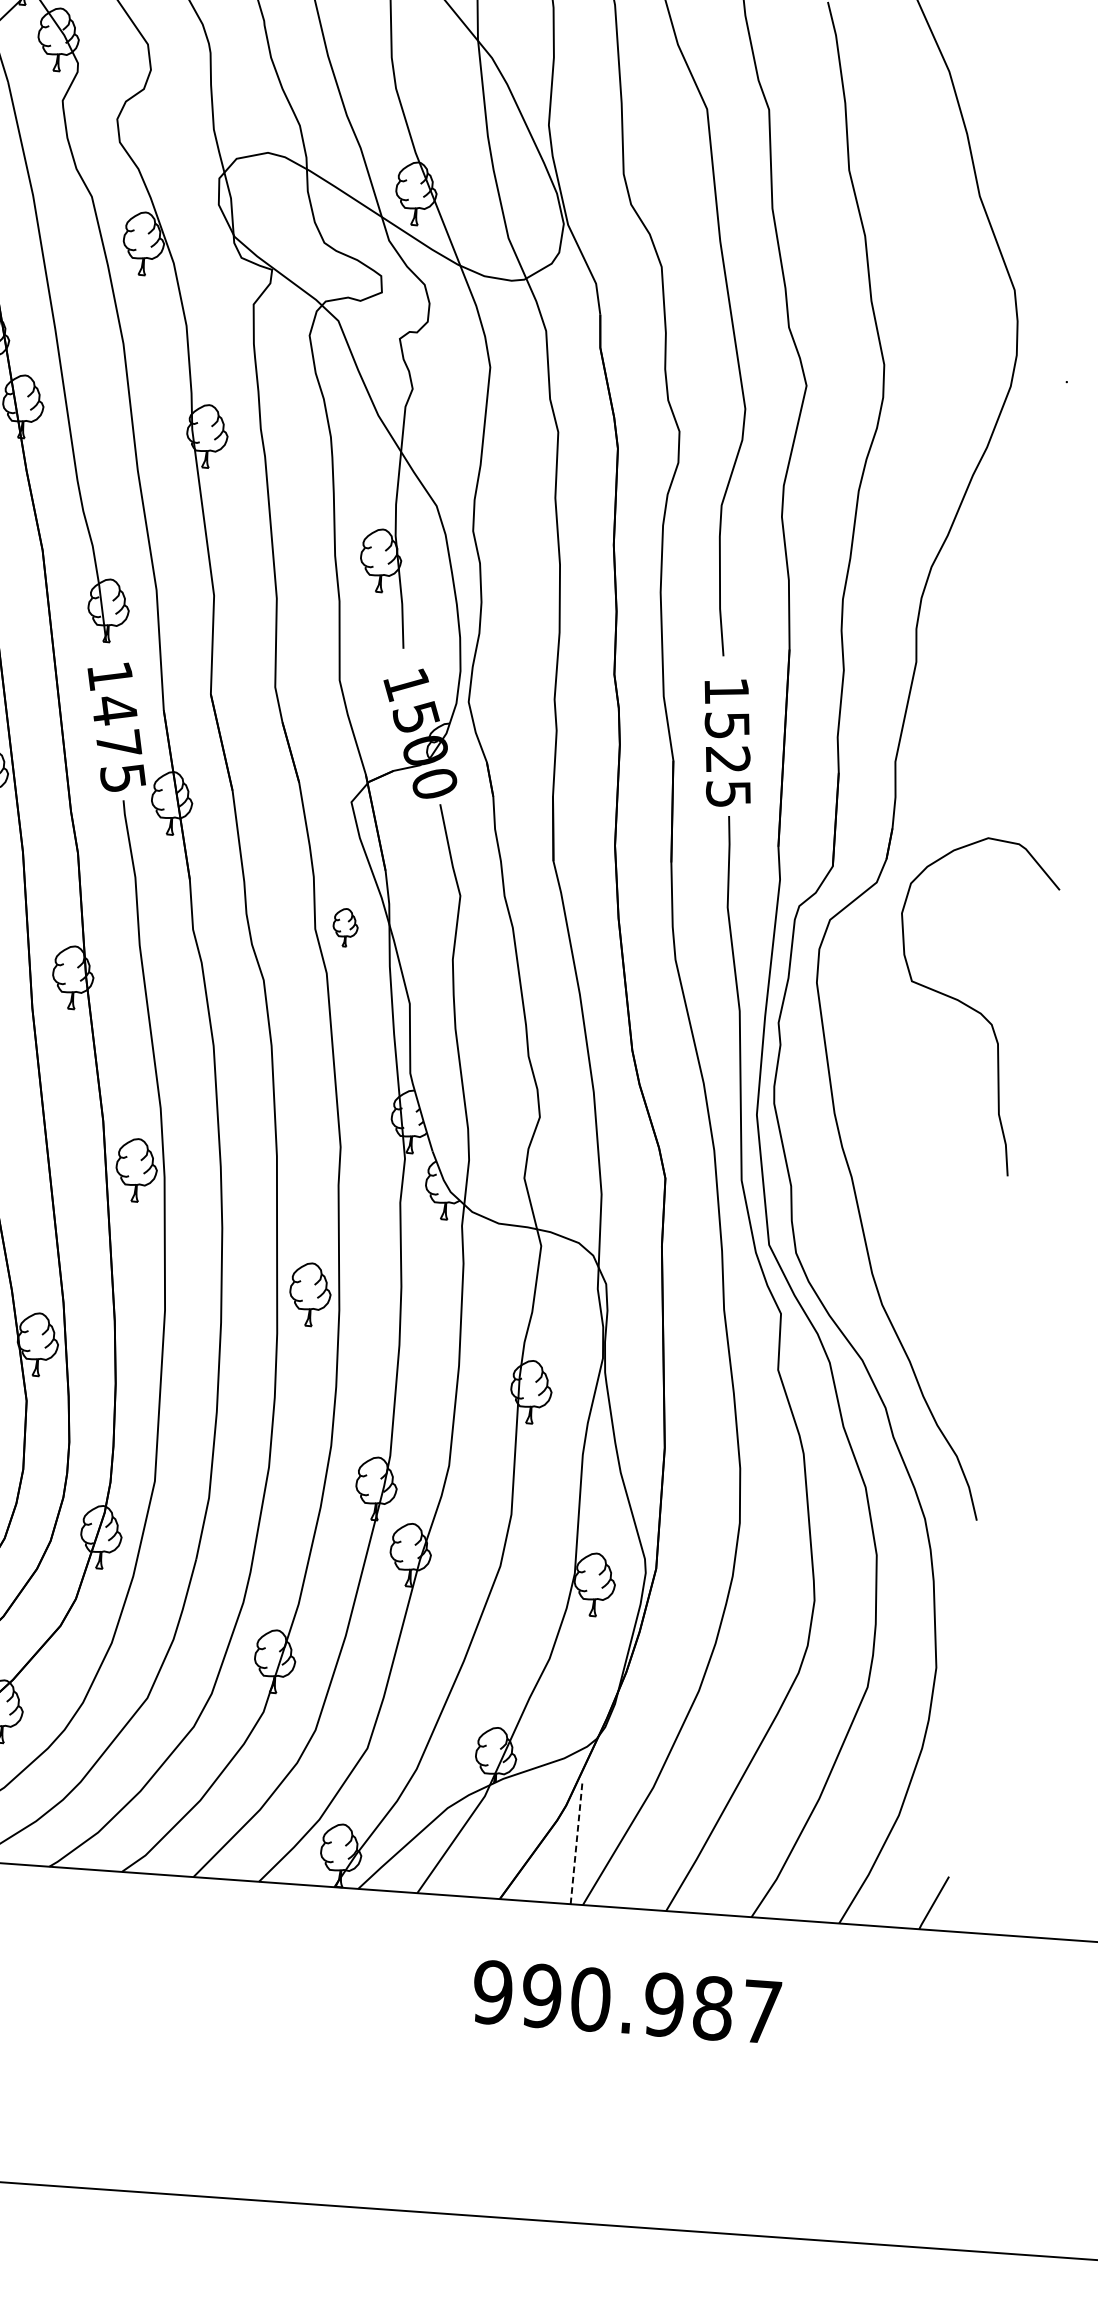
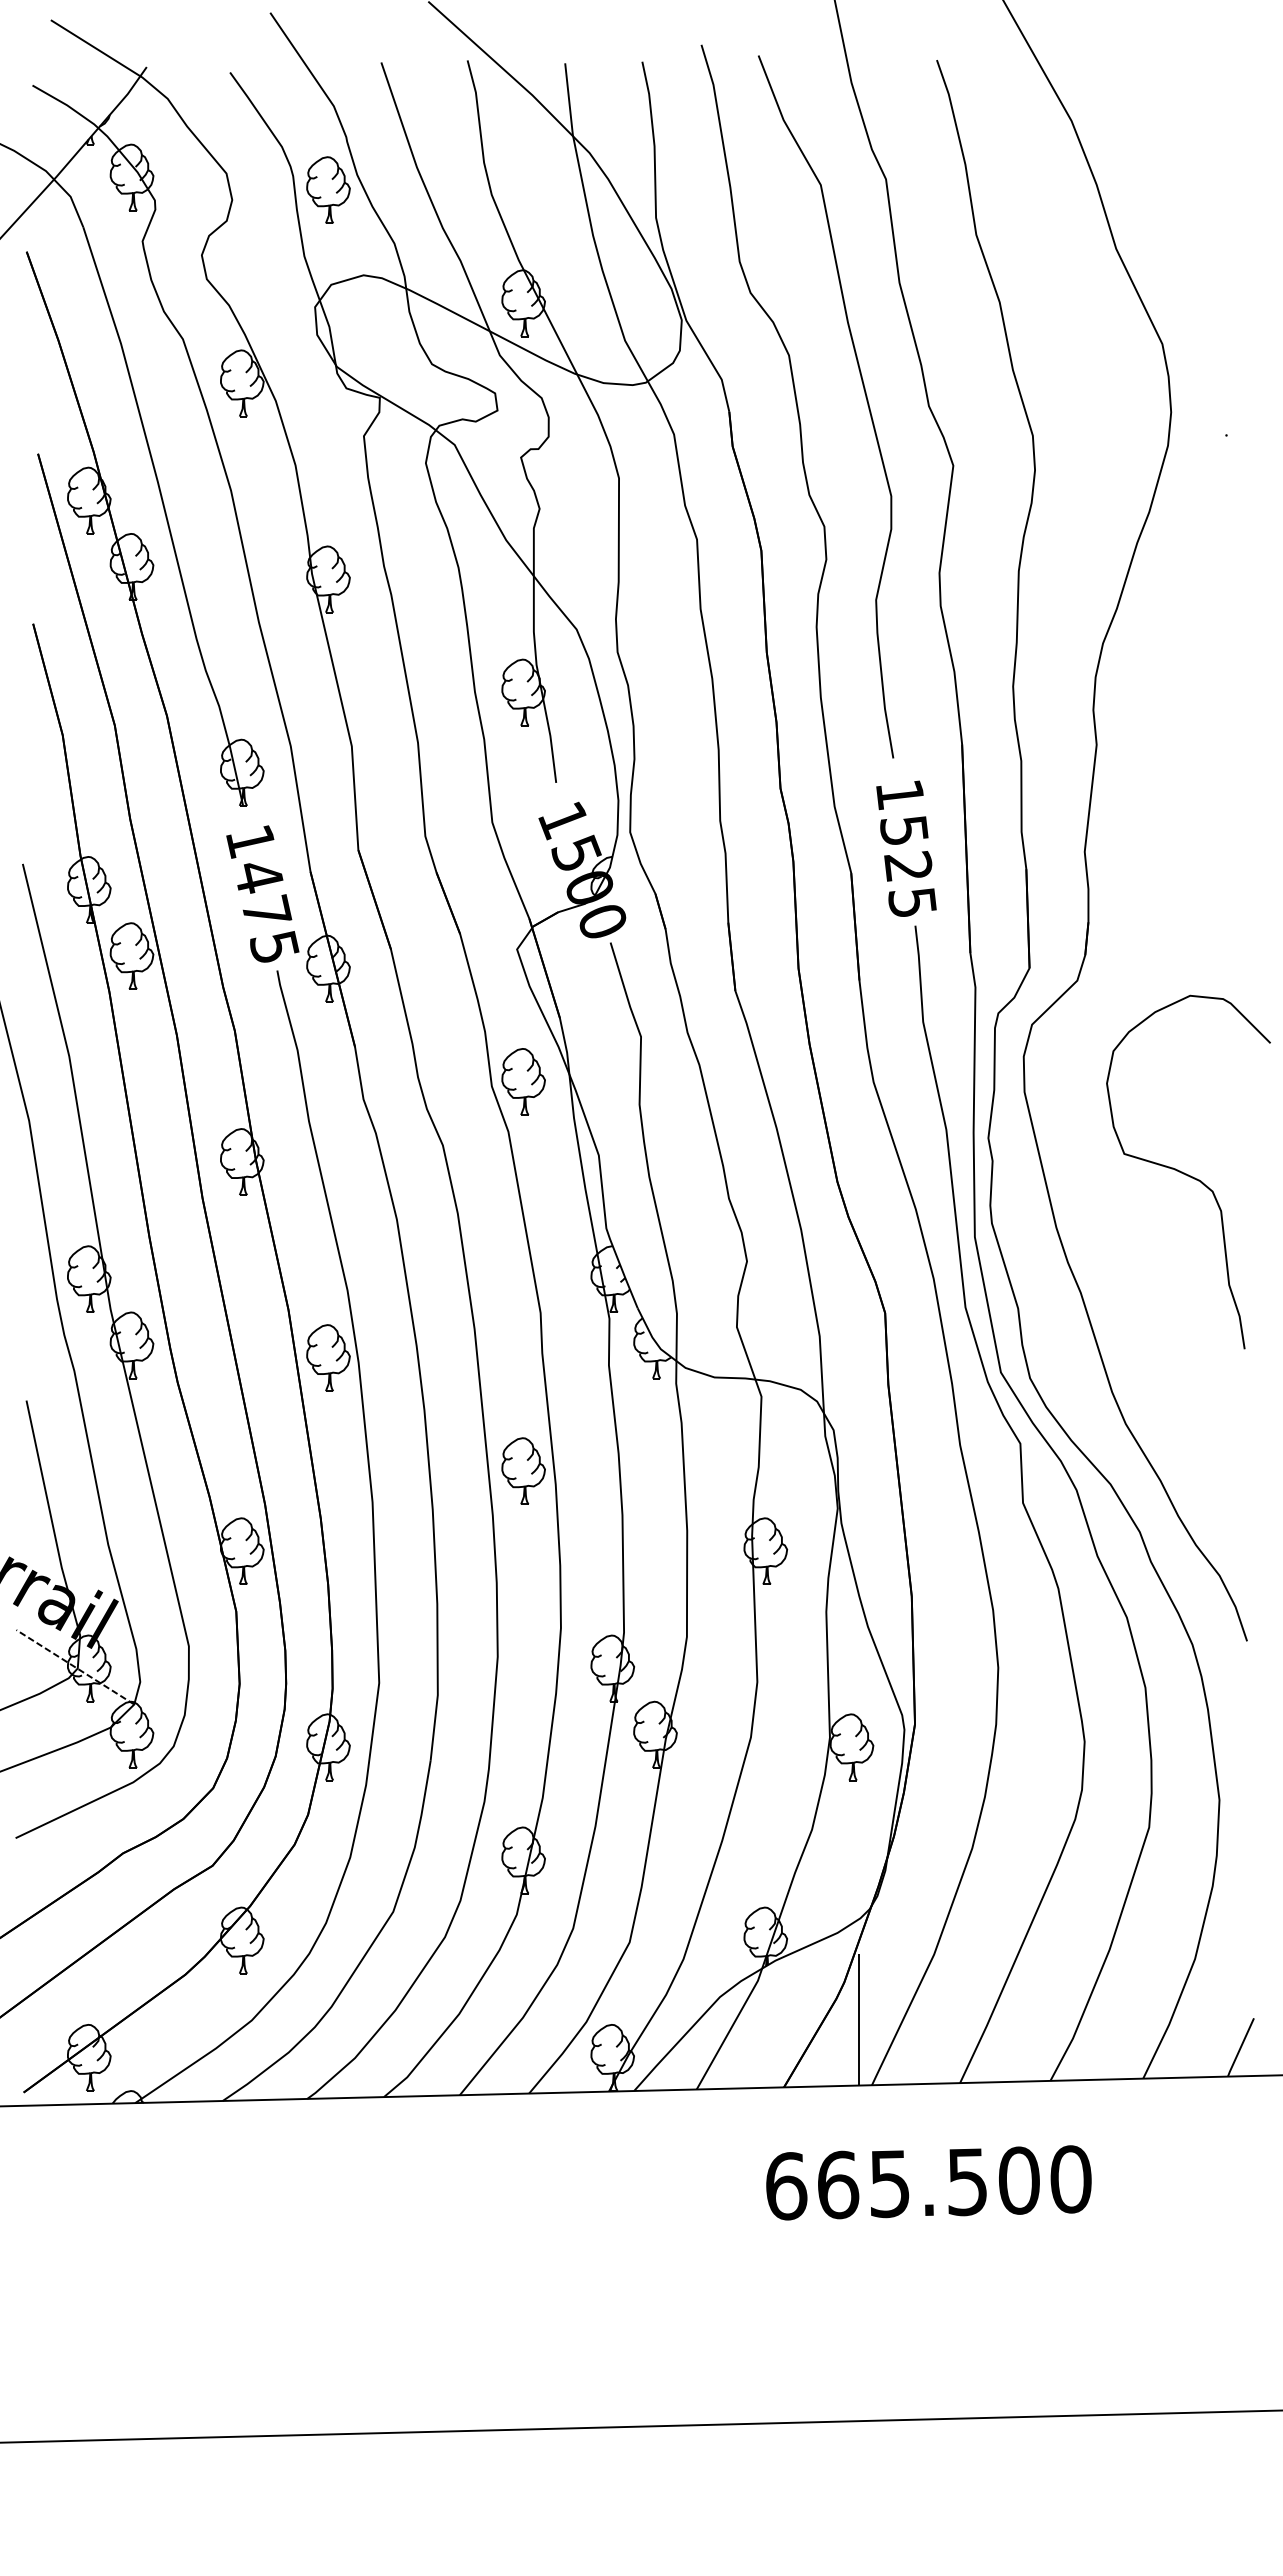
part: (242, 68) -> (328, 189), added
part: (345, 927) -> (523, 1081), size x1.67
curve: (968, 1005) -> (1186, 1173), moved
line: (577, 1841) -> (859, 2019), dashed -> solid
text: (627, 2001) -> (928, 2182), 990.987 -> 665.500

